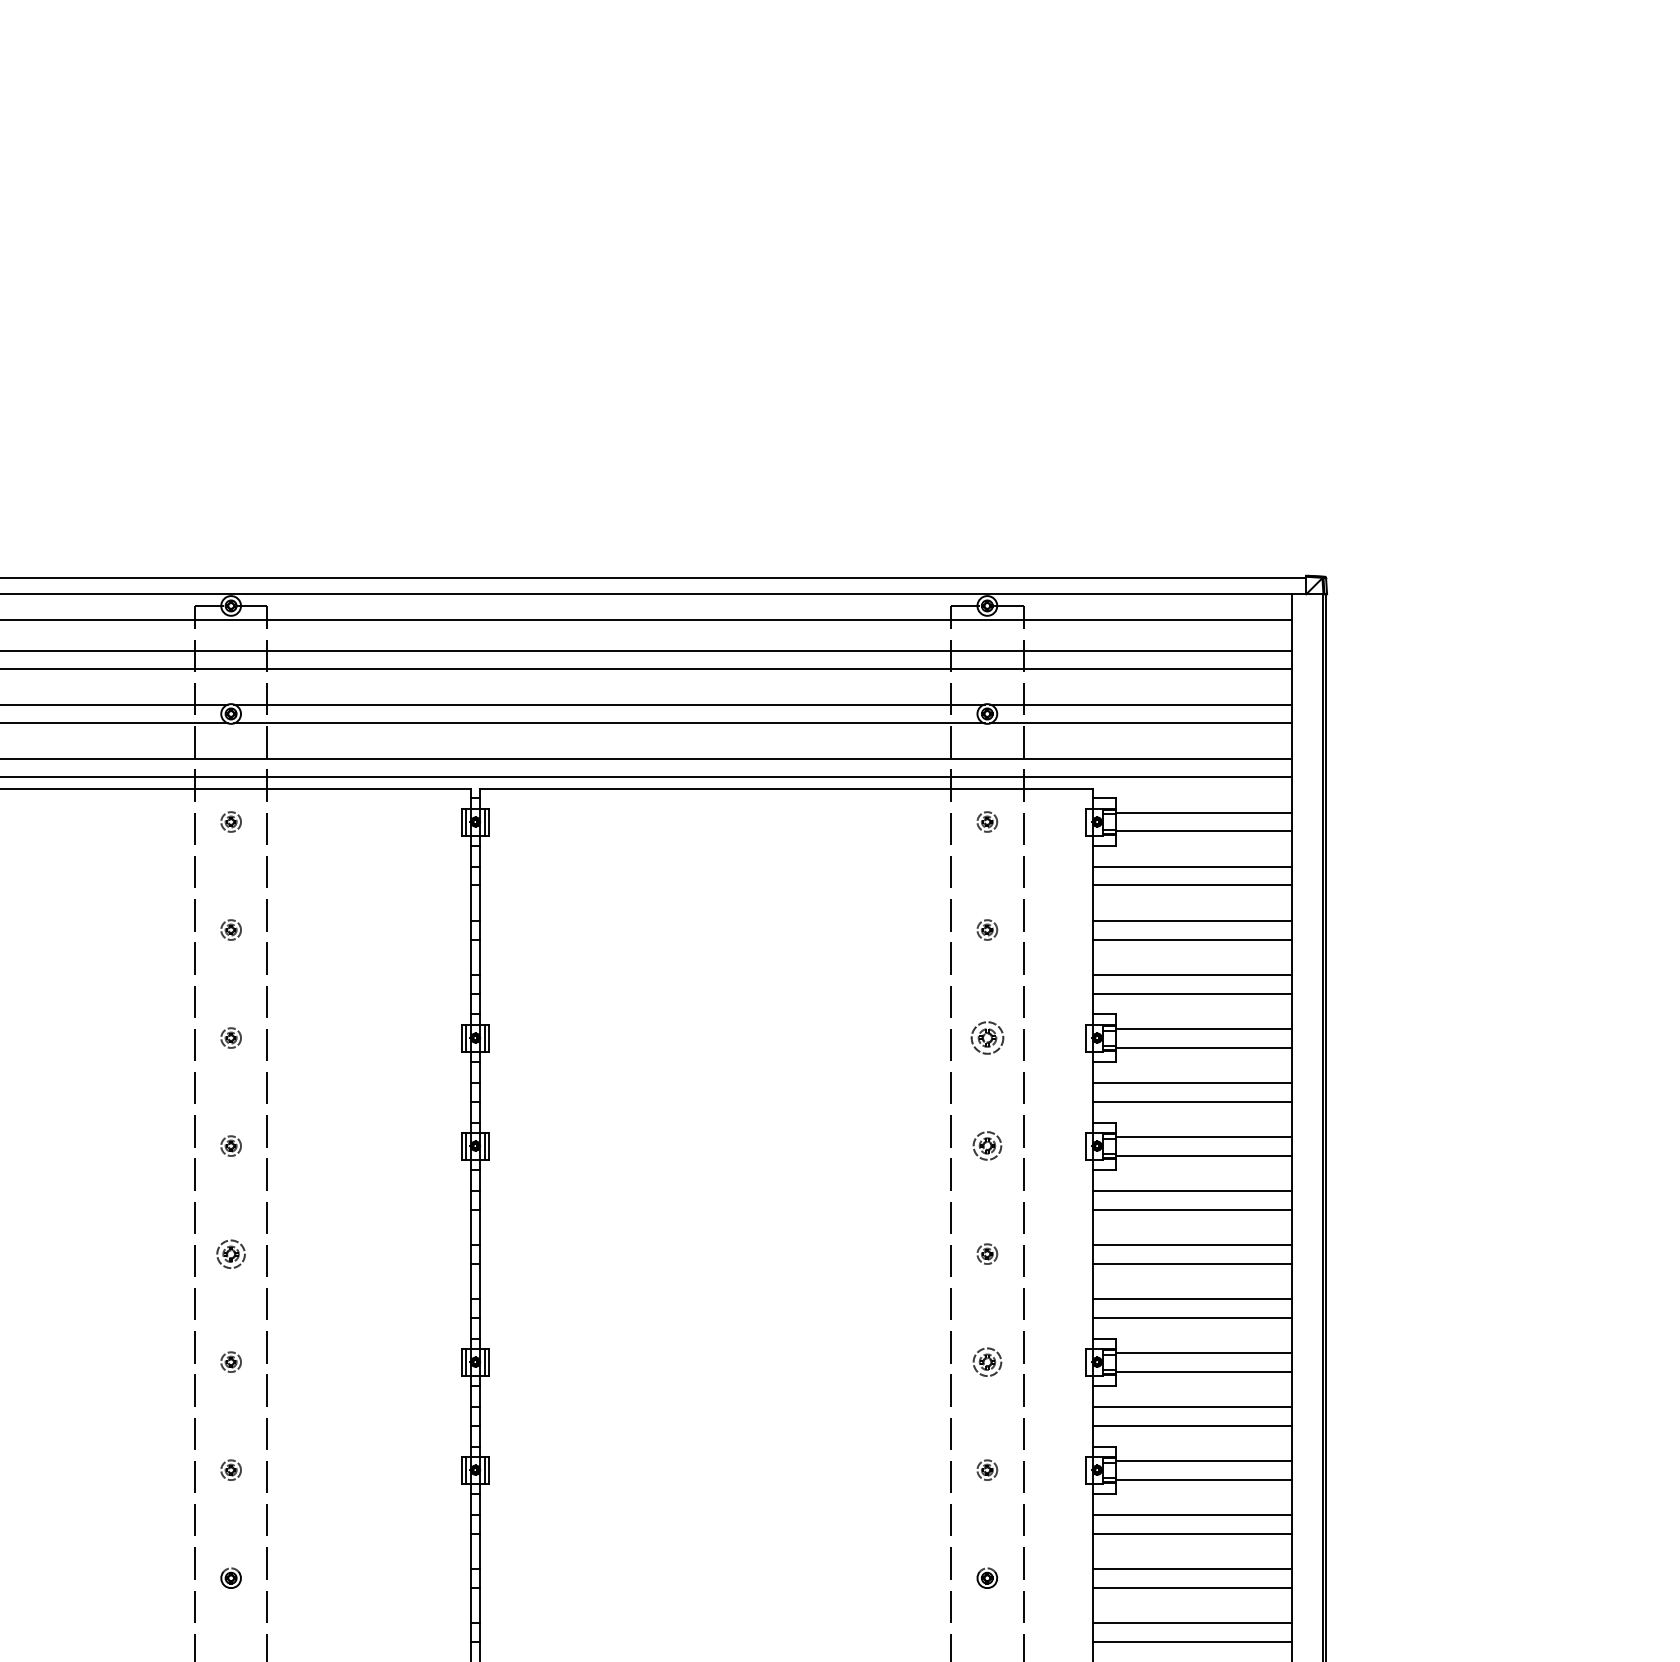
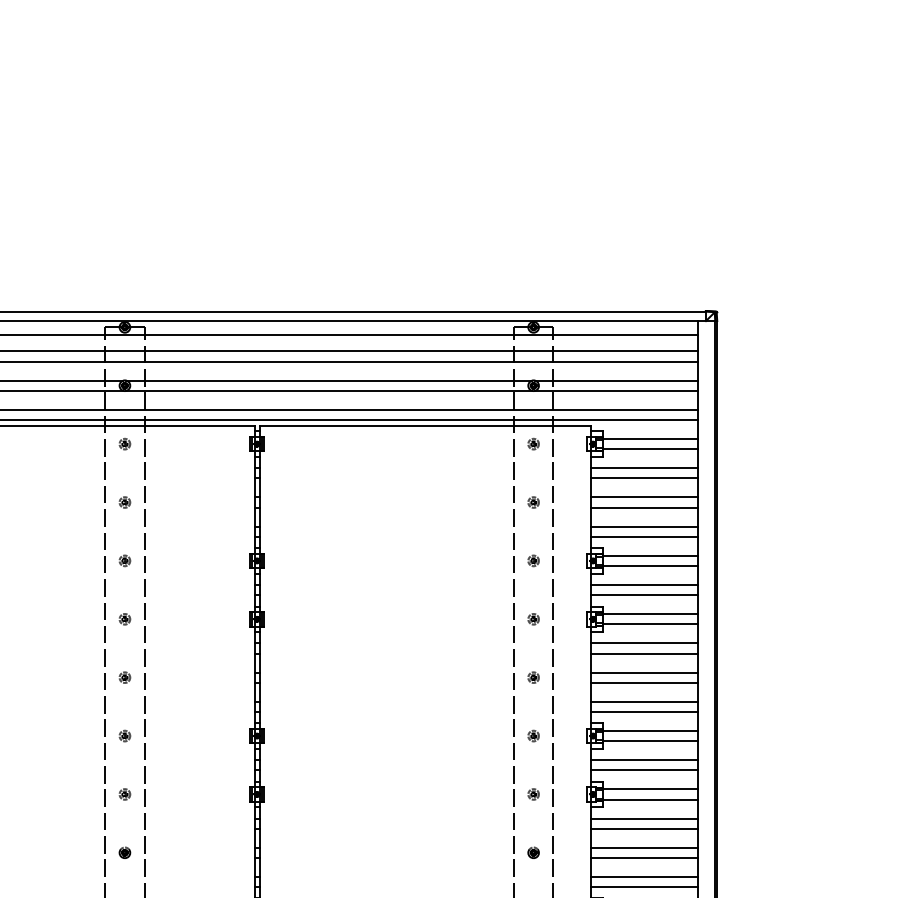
part: (987, 1037) -> (533, 560), size x0.62
part: (987, 1146) -> (533, 619), size x0.71
part: (230, 1253) -> (124, 677), size x0.71
part: (987, 1361) -> (533, 735), size x0.71

